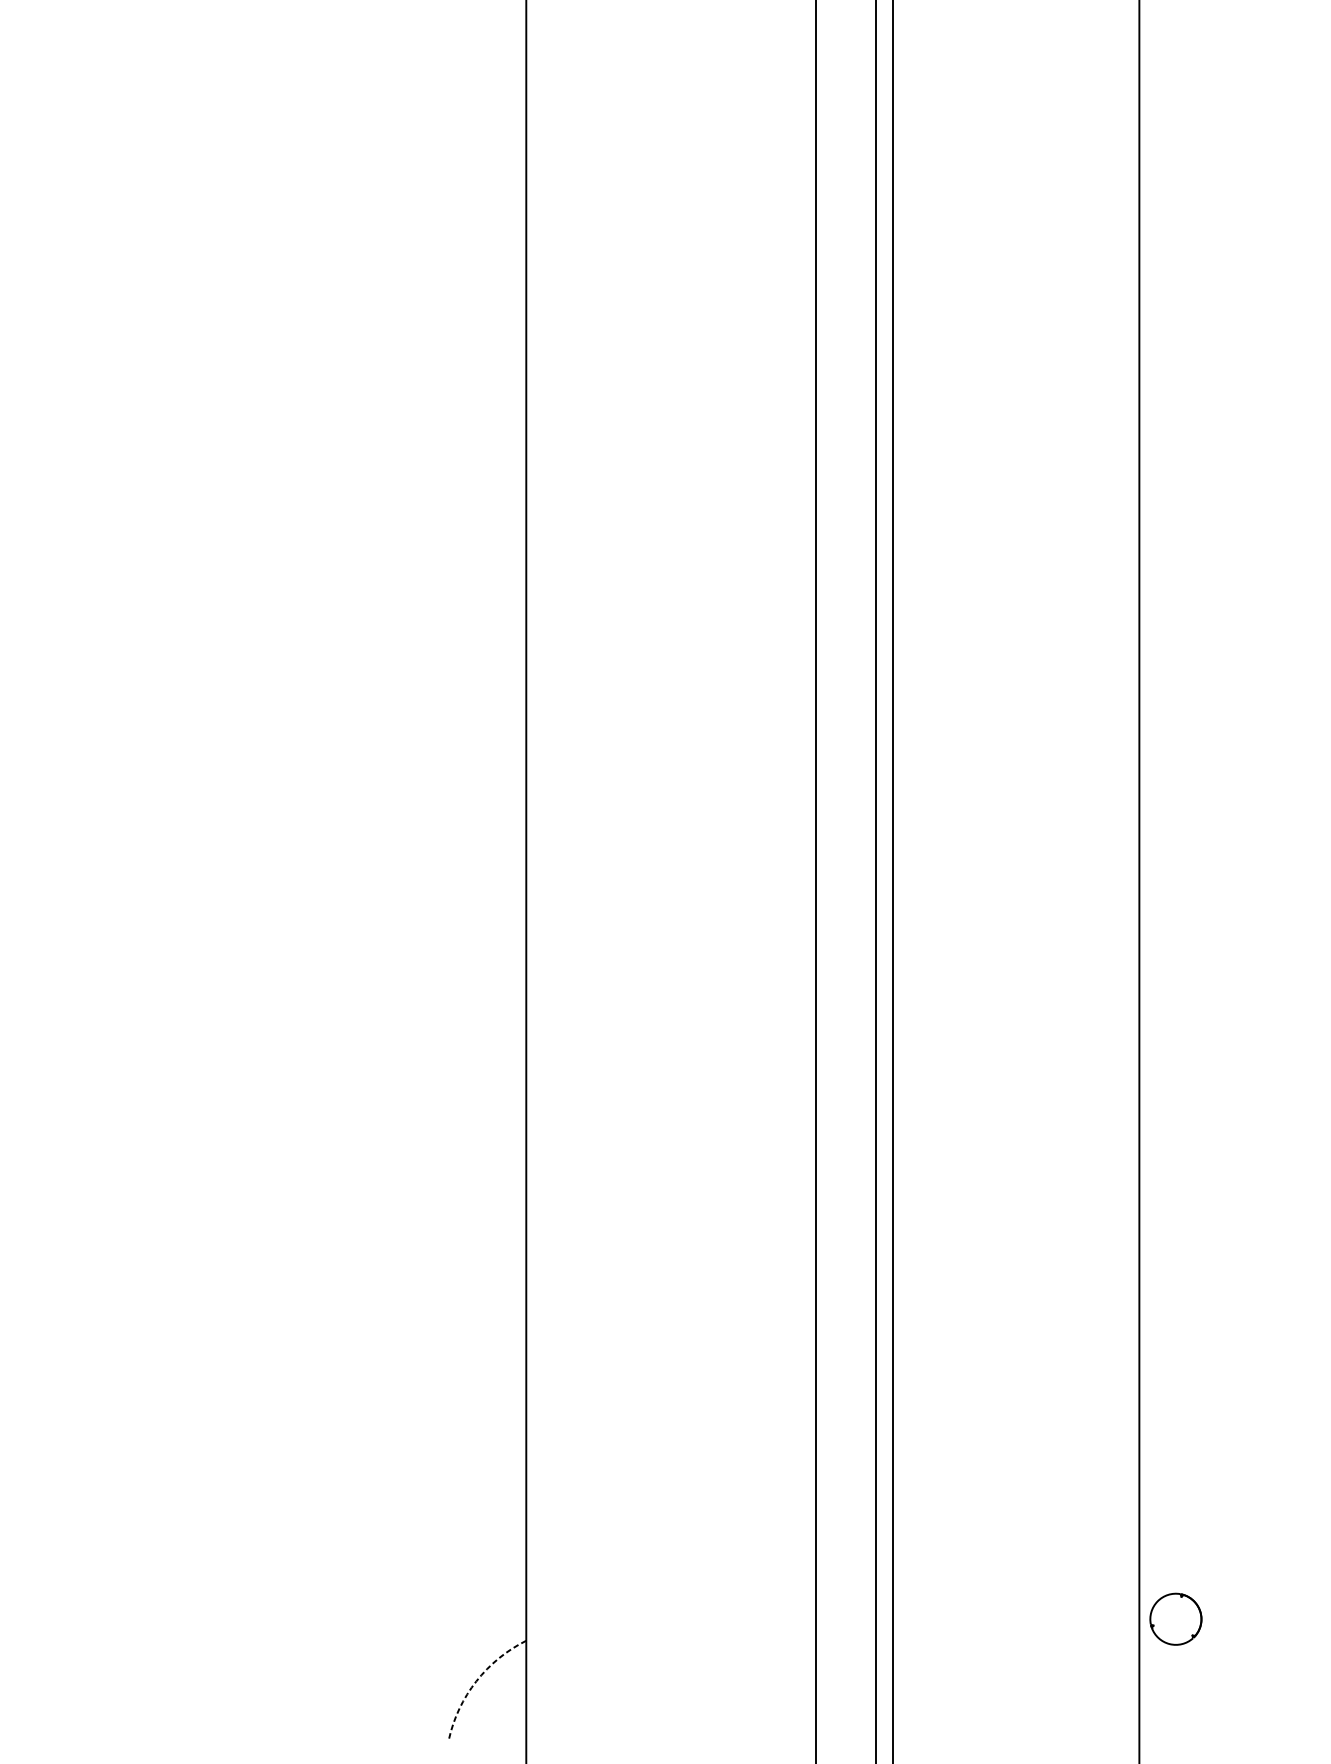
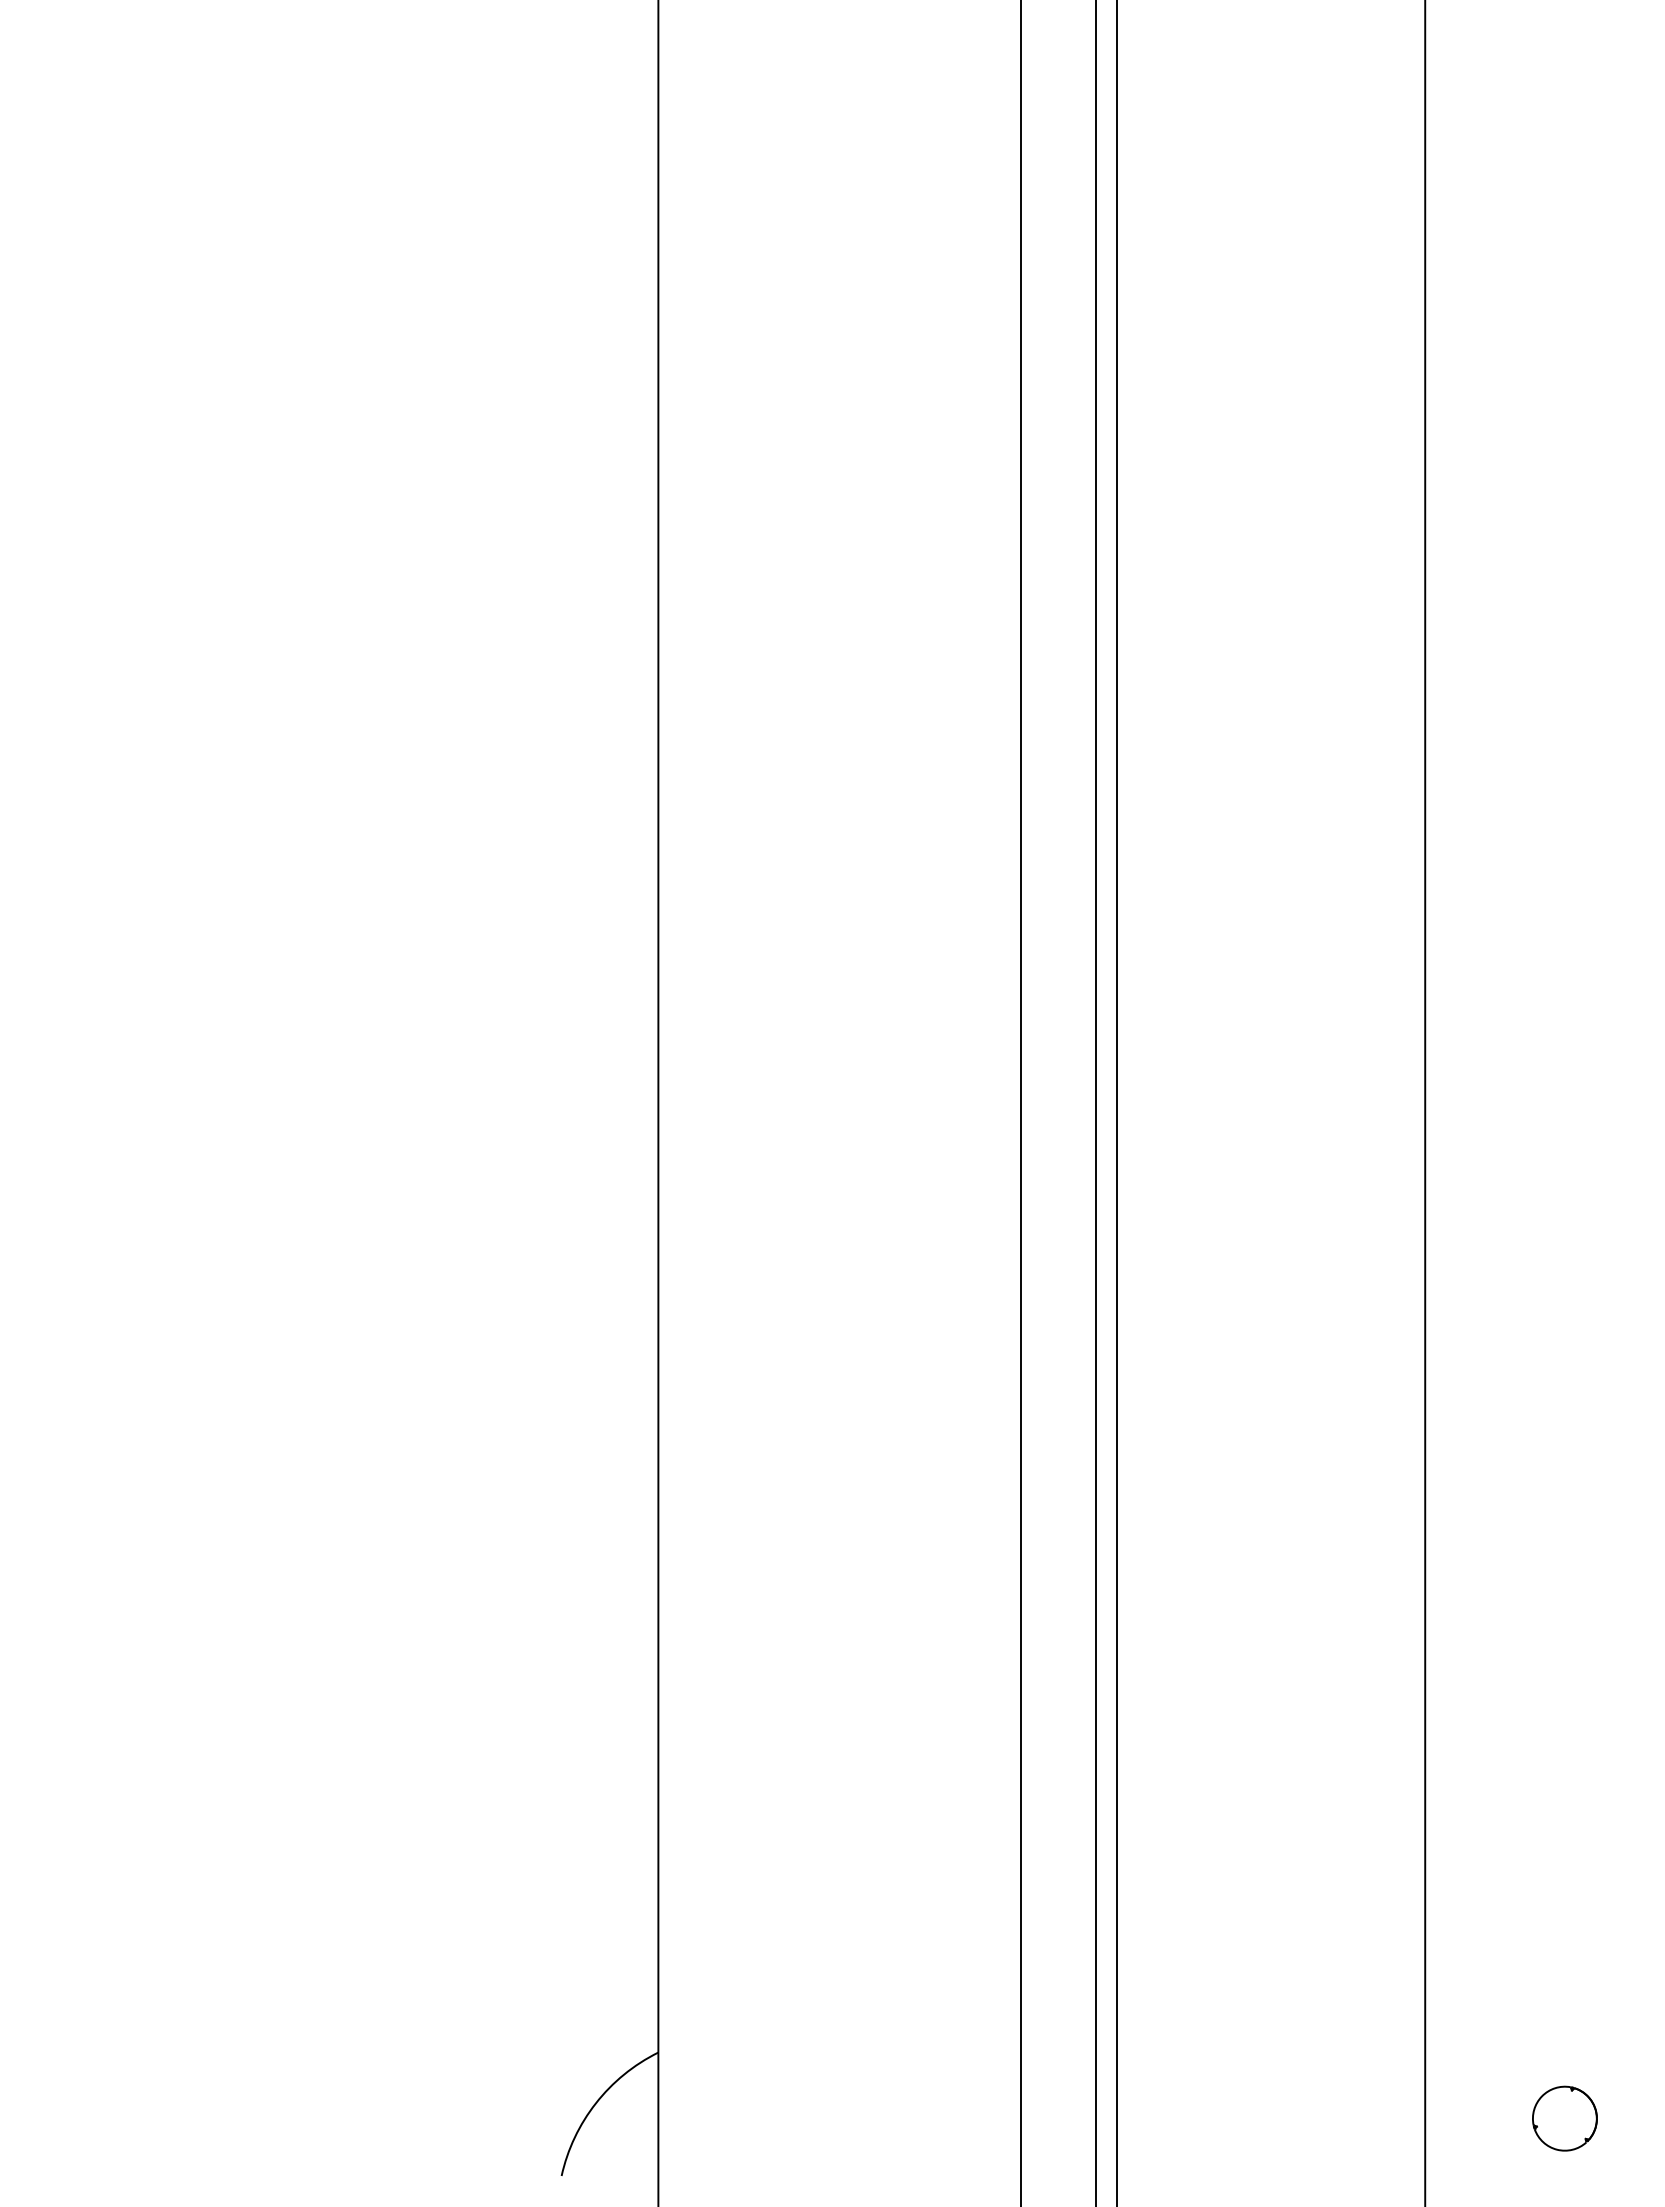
part: (1175, 1619) -> (1564, 2118), moved
arc: (476, 1681) -> (595, 2103), dashed -> solid

